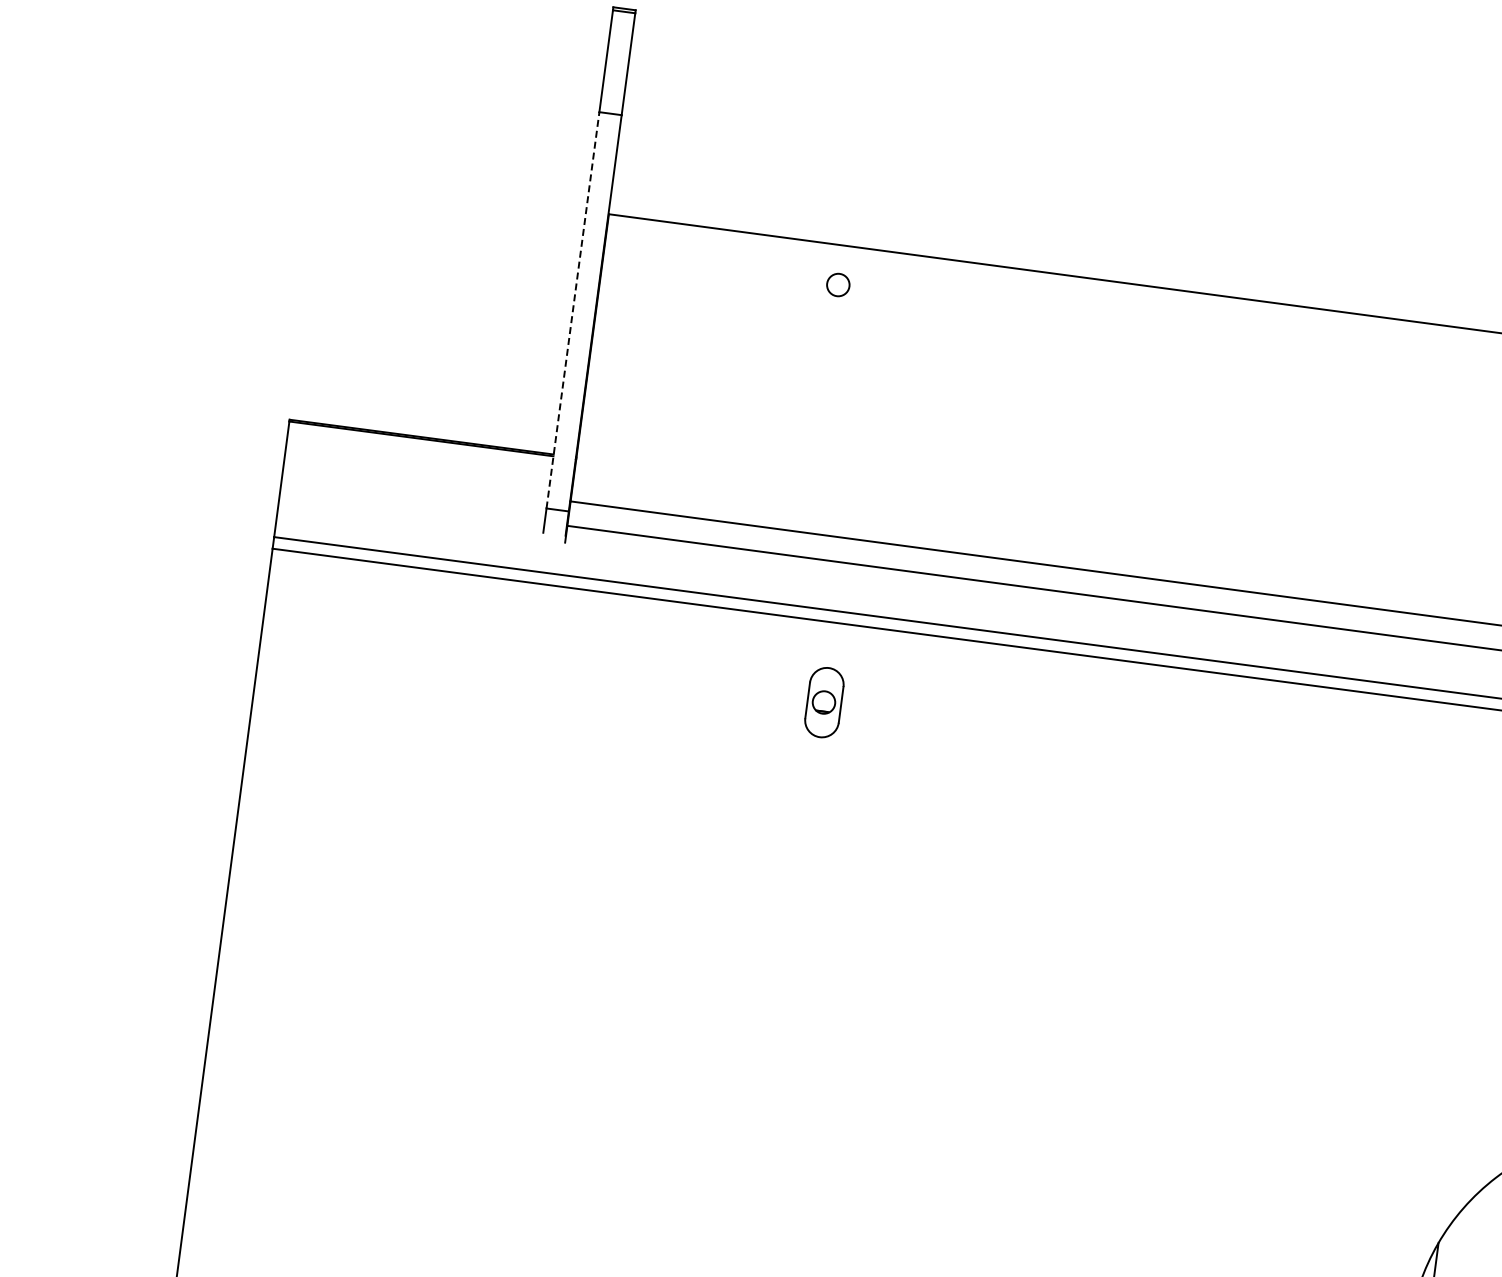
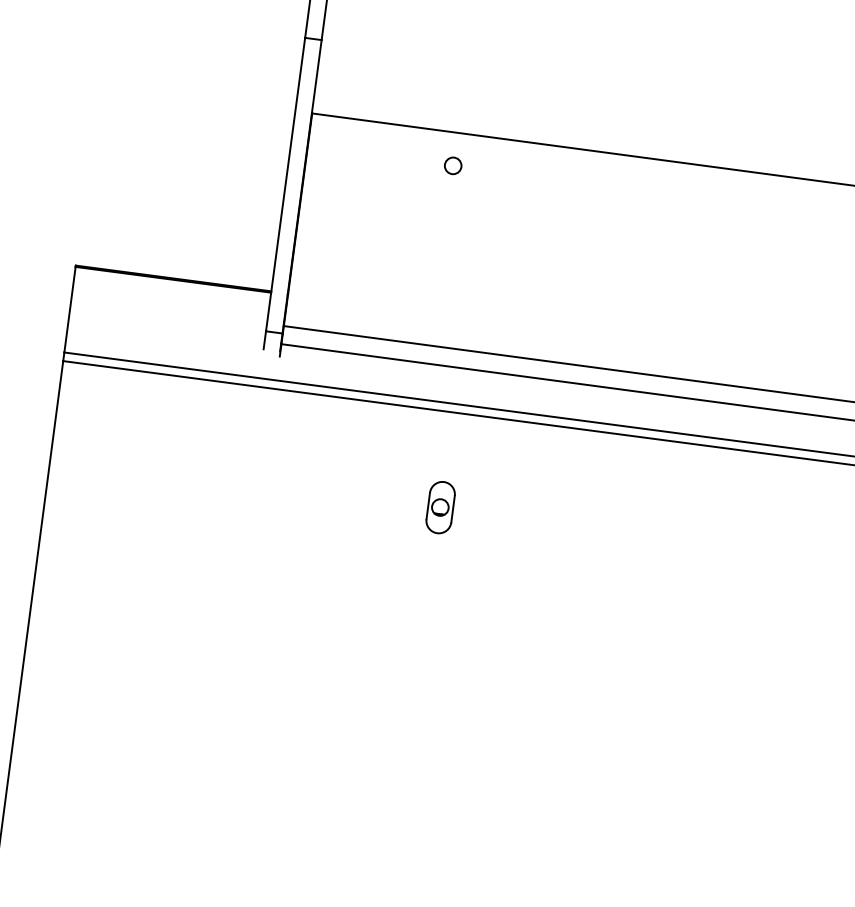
circle: (838, 284) -> (453, 165), moved
line: (572, 310) -> (285, 184), dashed -> solid
part: (824, 702) -> (440, 507), moved

